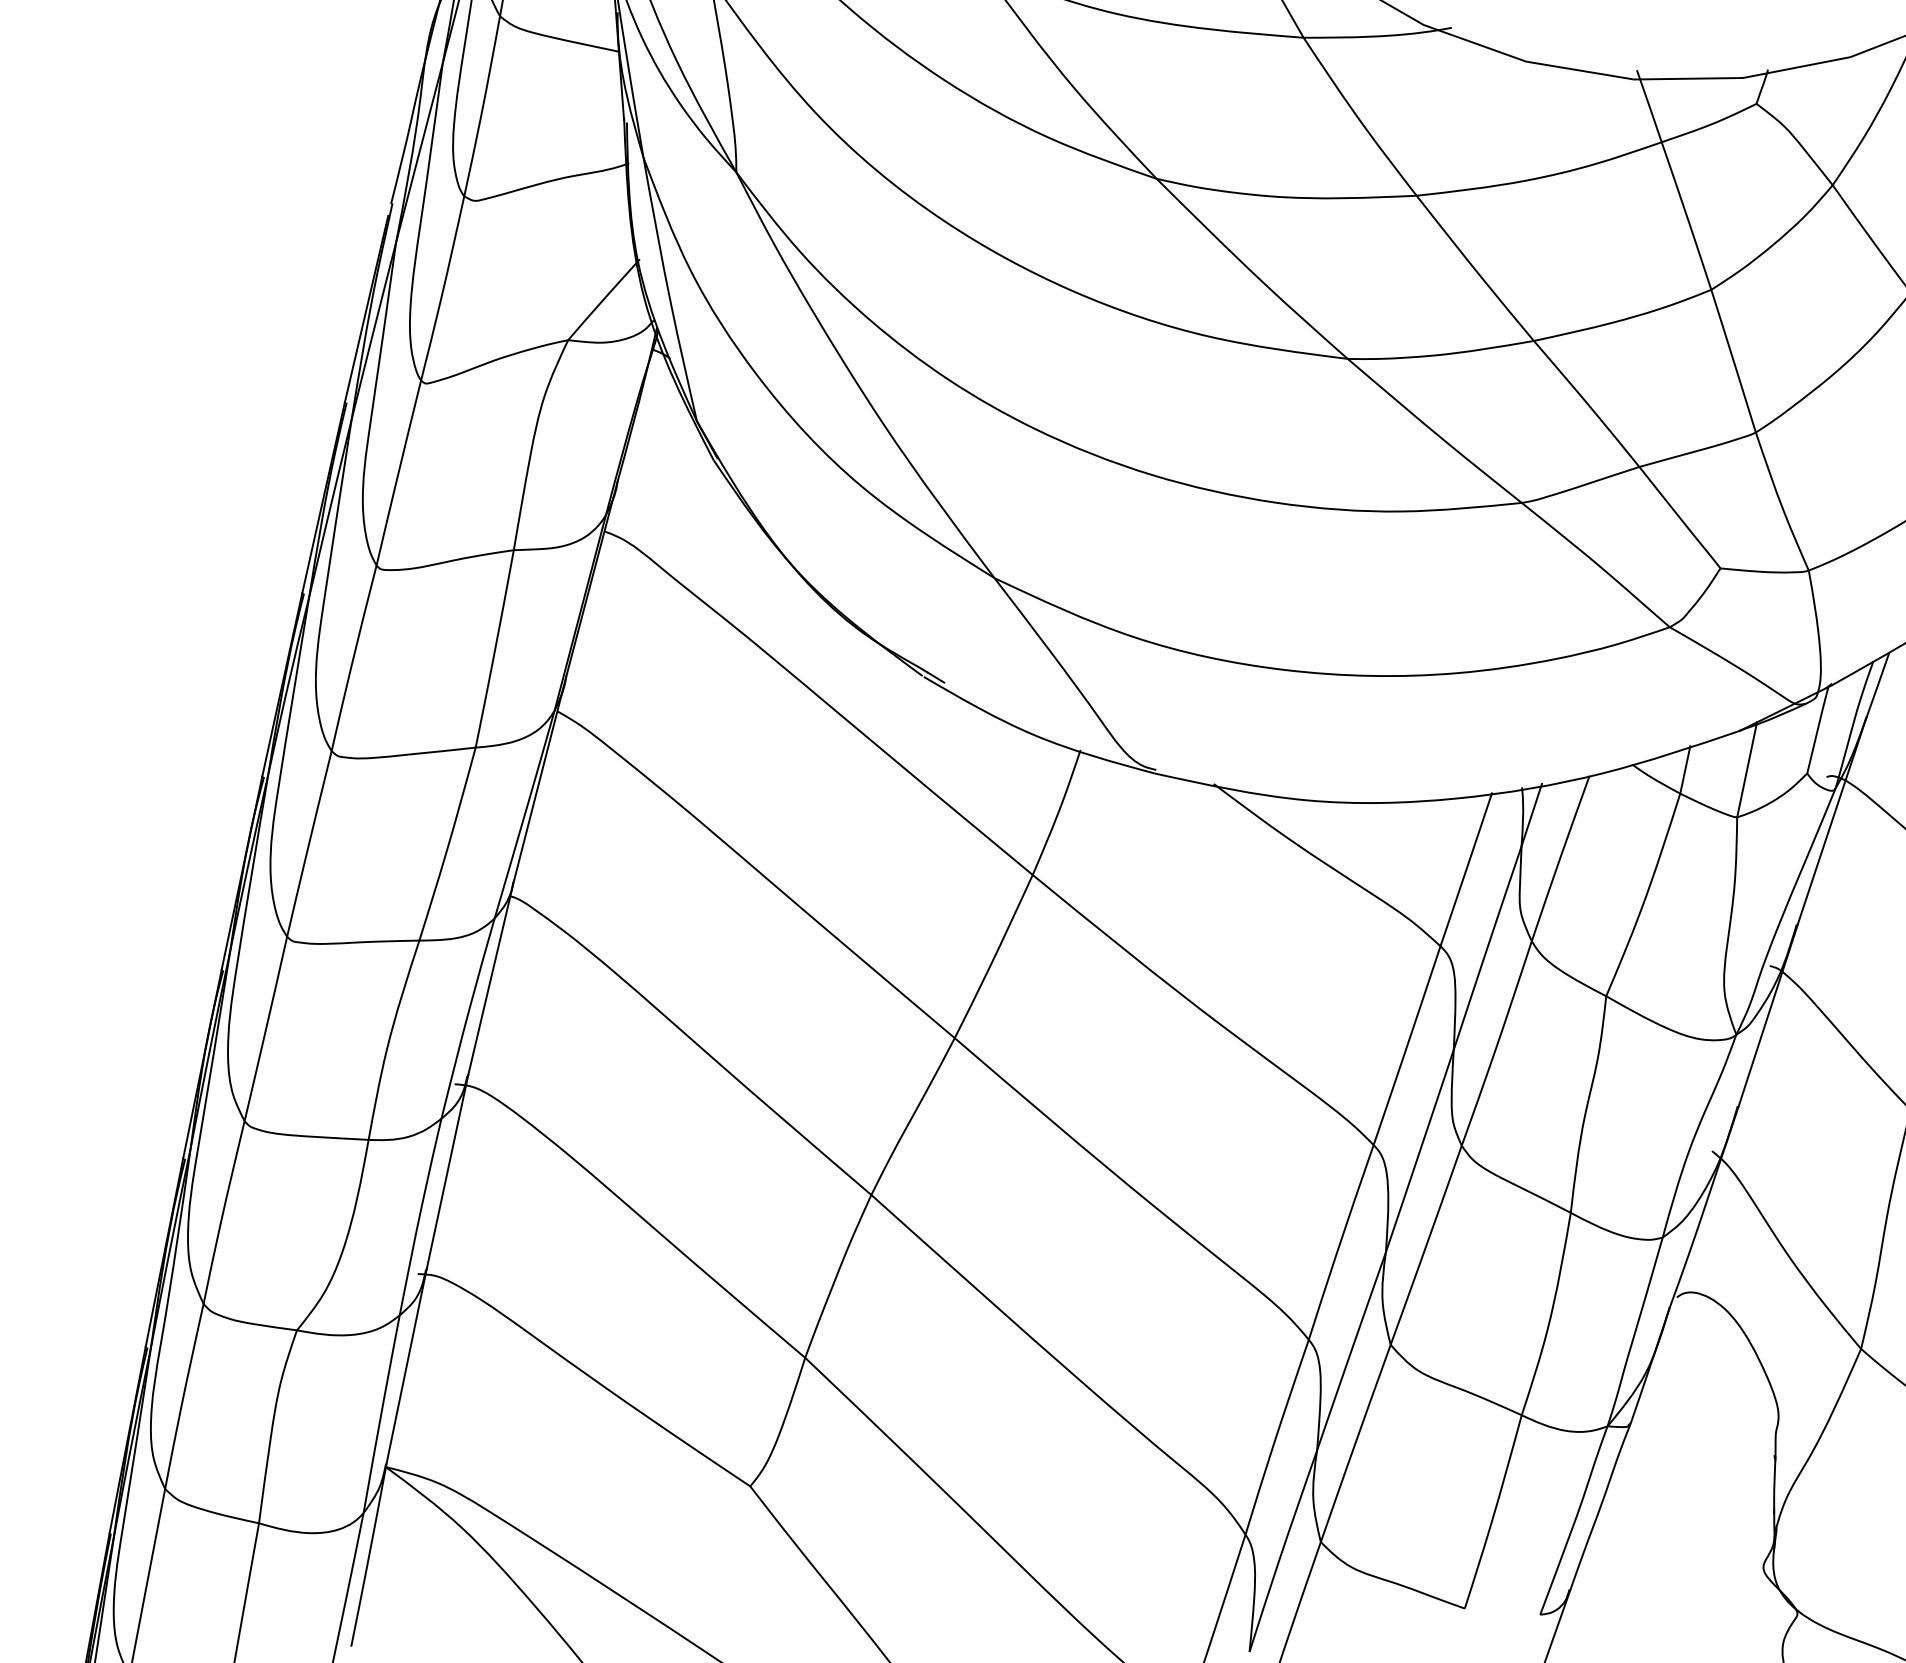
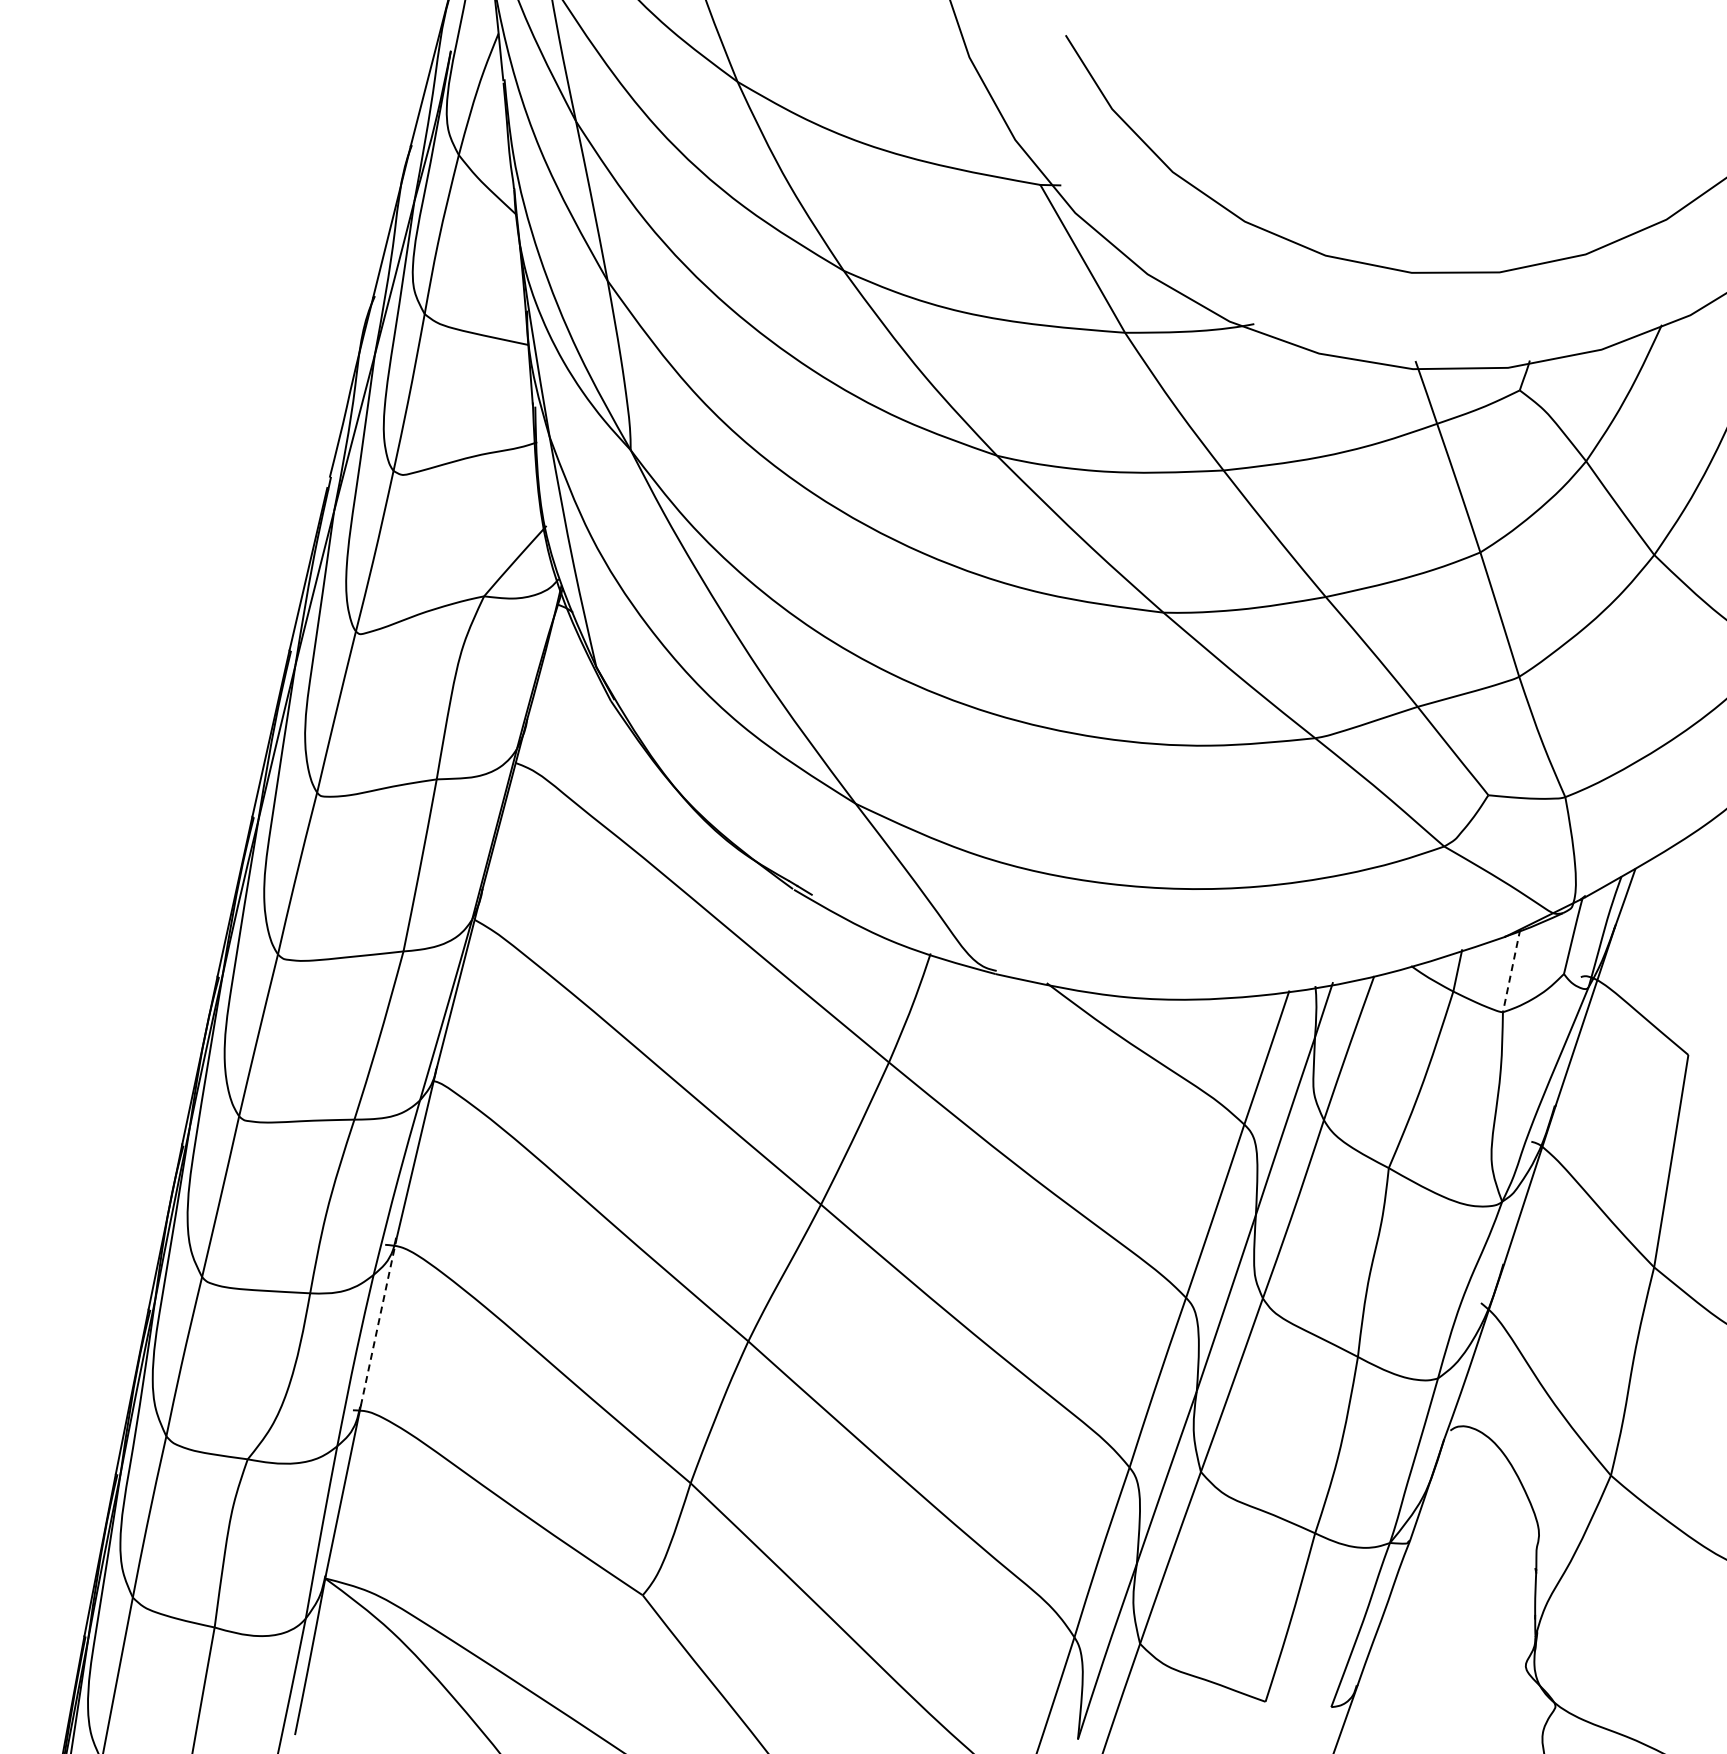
line: (1747, 770) -> (1511, 971), solid -> dashed
line: (447, 1172) -> (378, 1321), solid -> dashed

